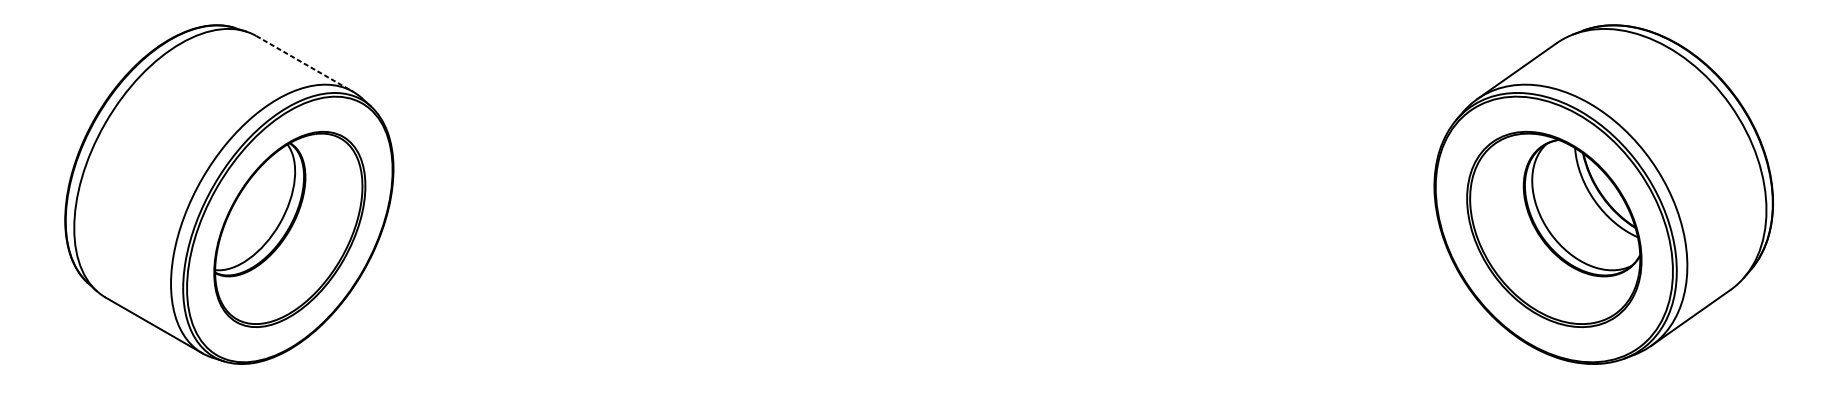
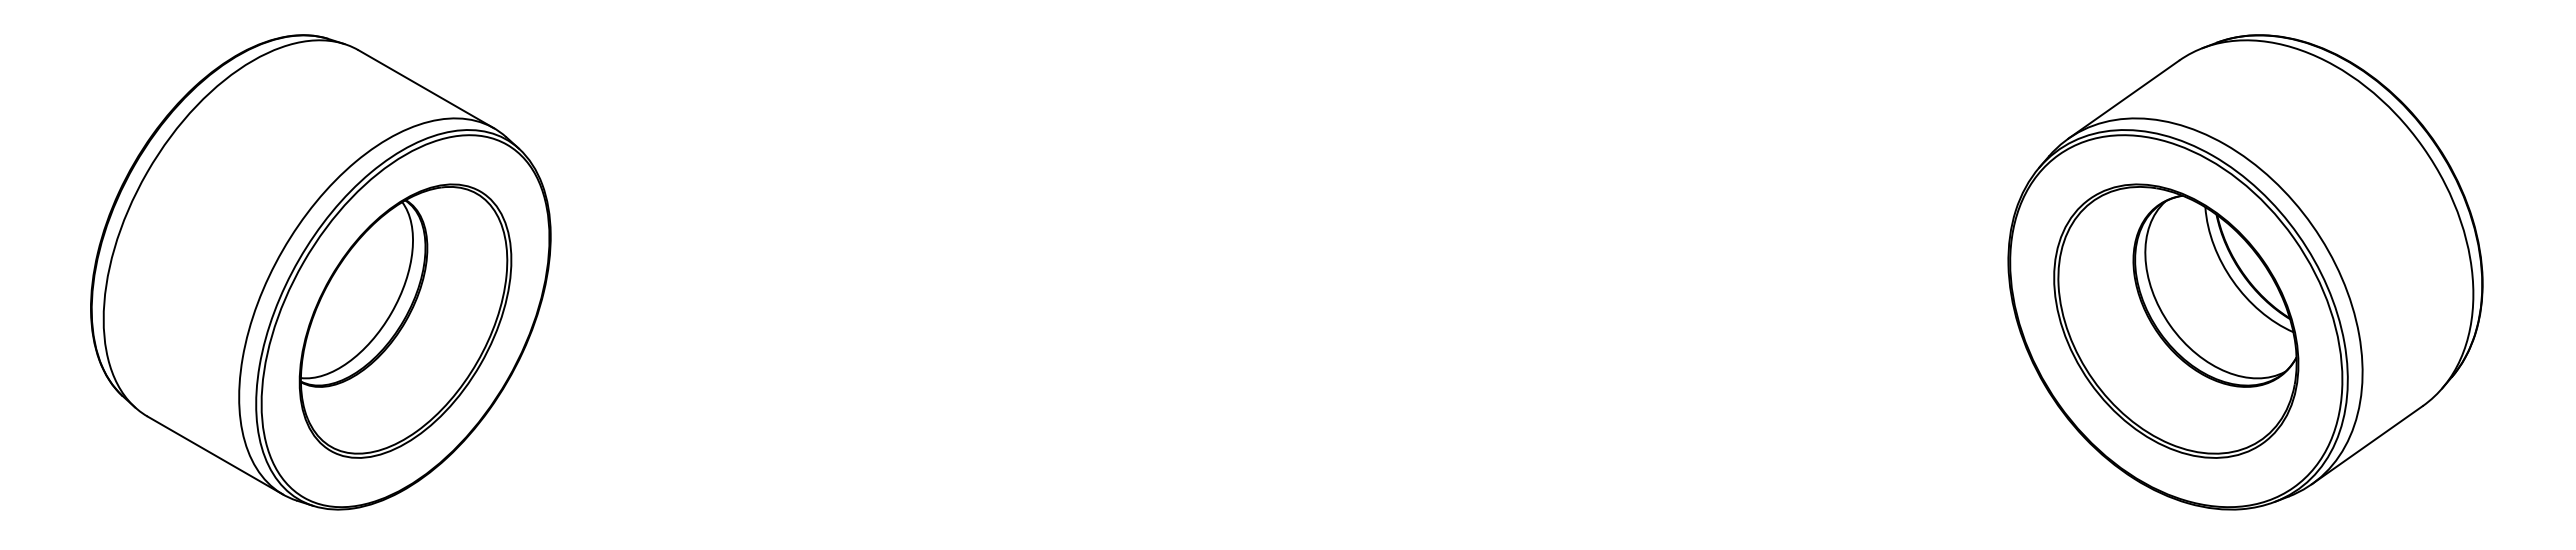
line: (304, 64) -> (426, 89), dashed -> solid

